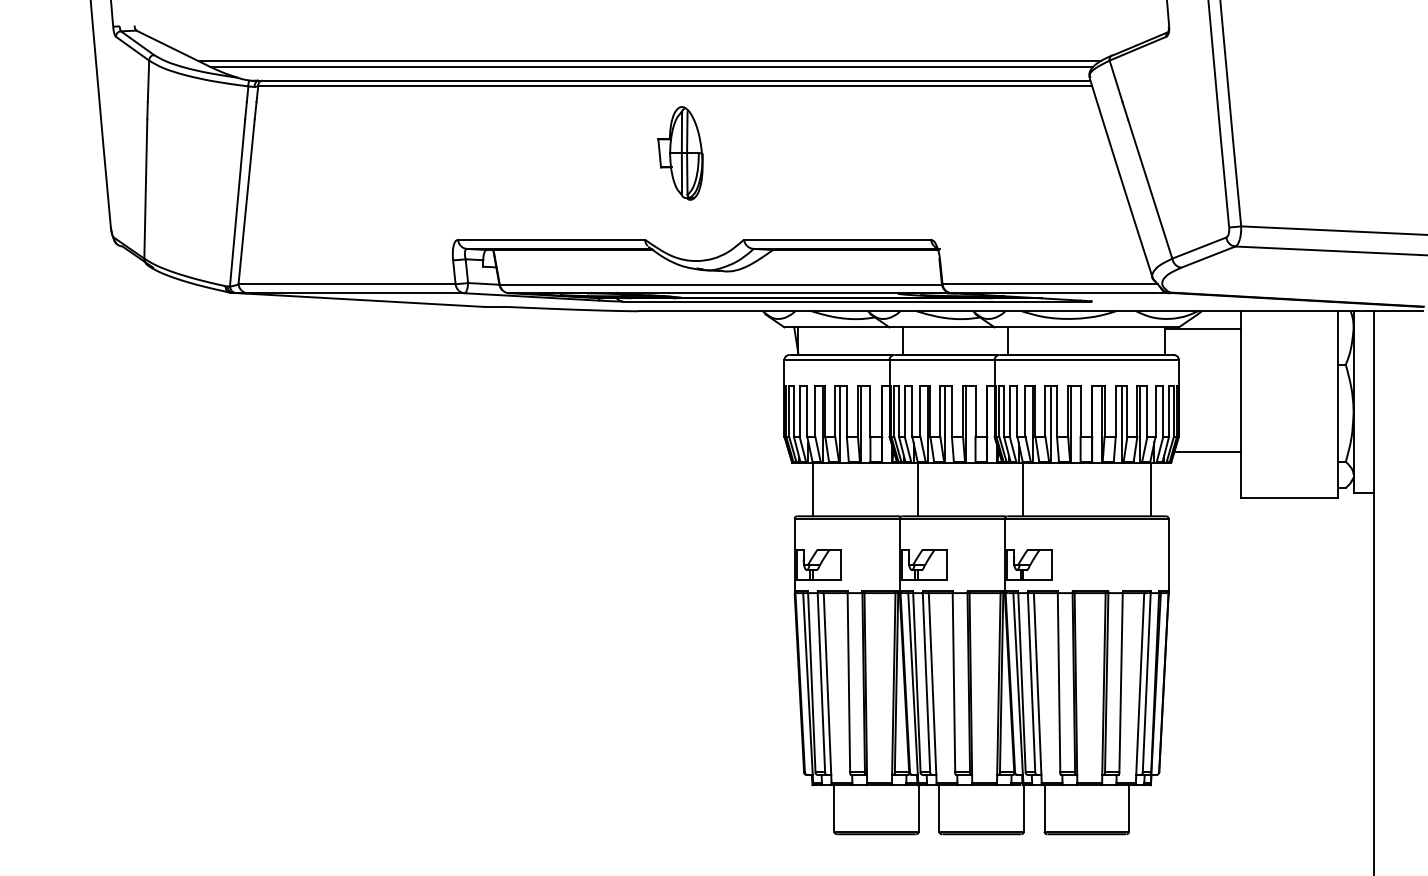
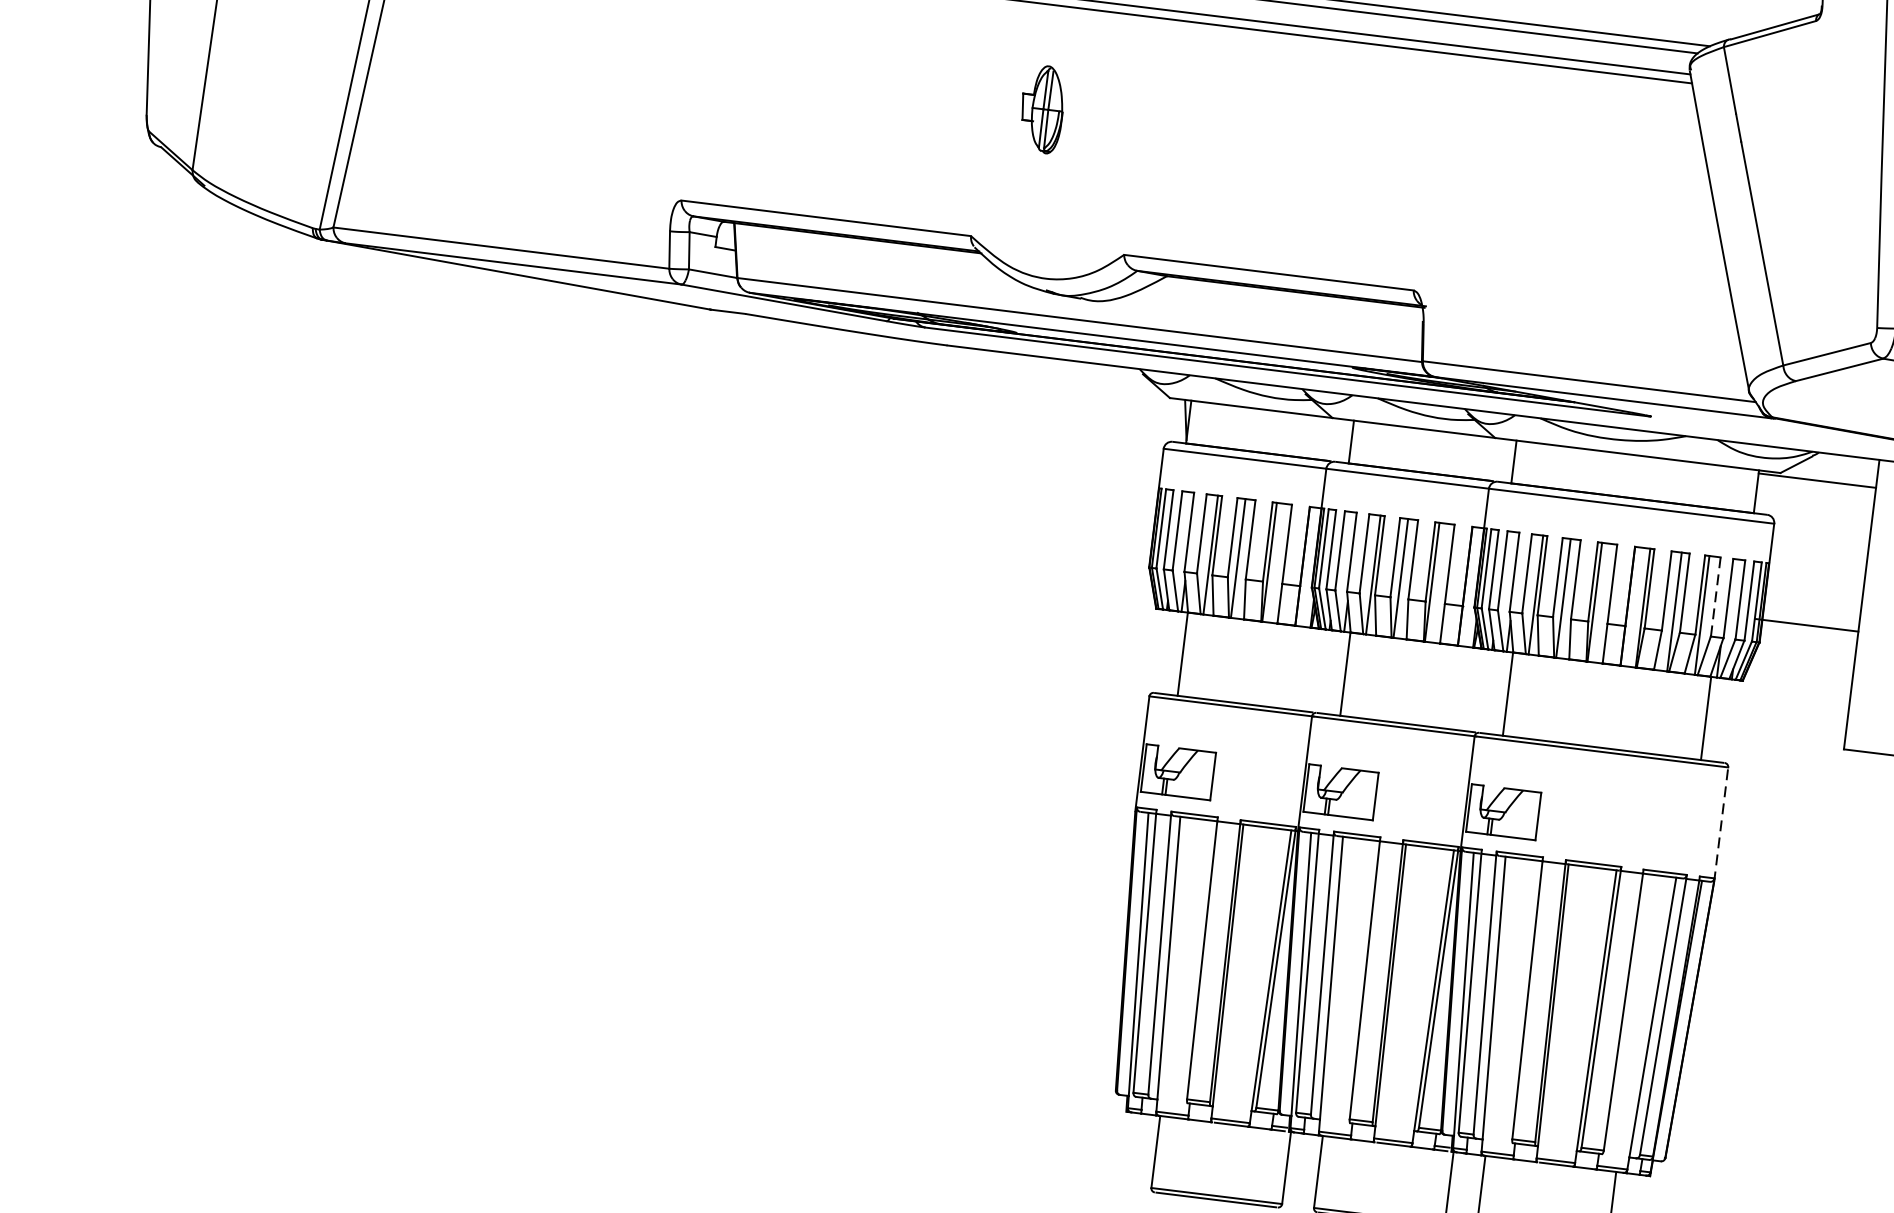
part: (680, 153) -> (1042, 109), size x0.6
line: (1147, 411) -> (1715, 597), solid -> dashed
line: (1207, 452) -> (1806, 625), moved
line: (1168, 555) -> (1720, 824), solid -> dashed

